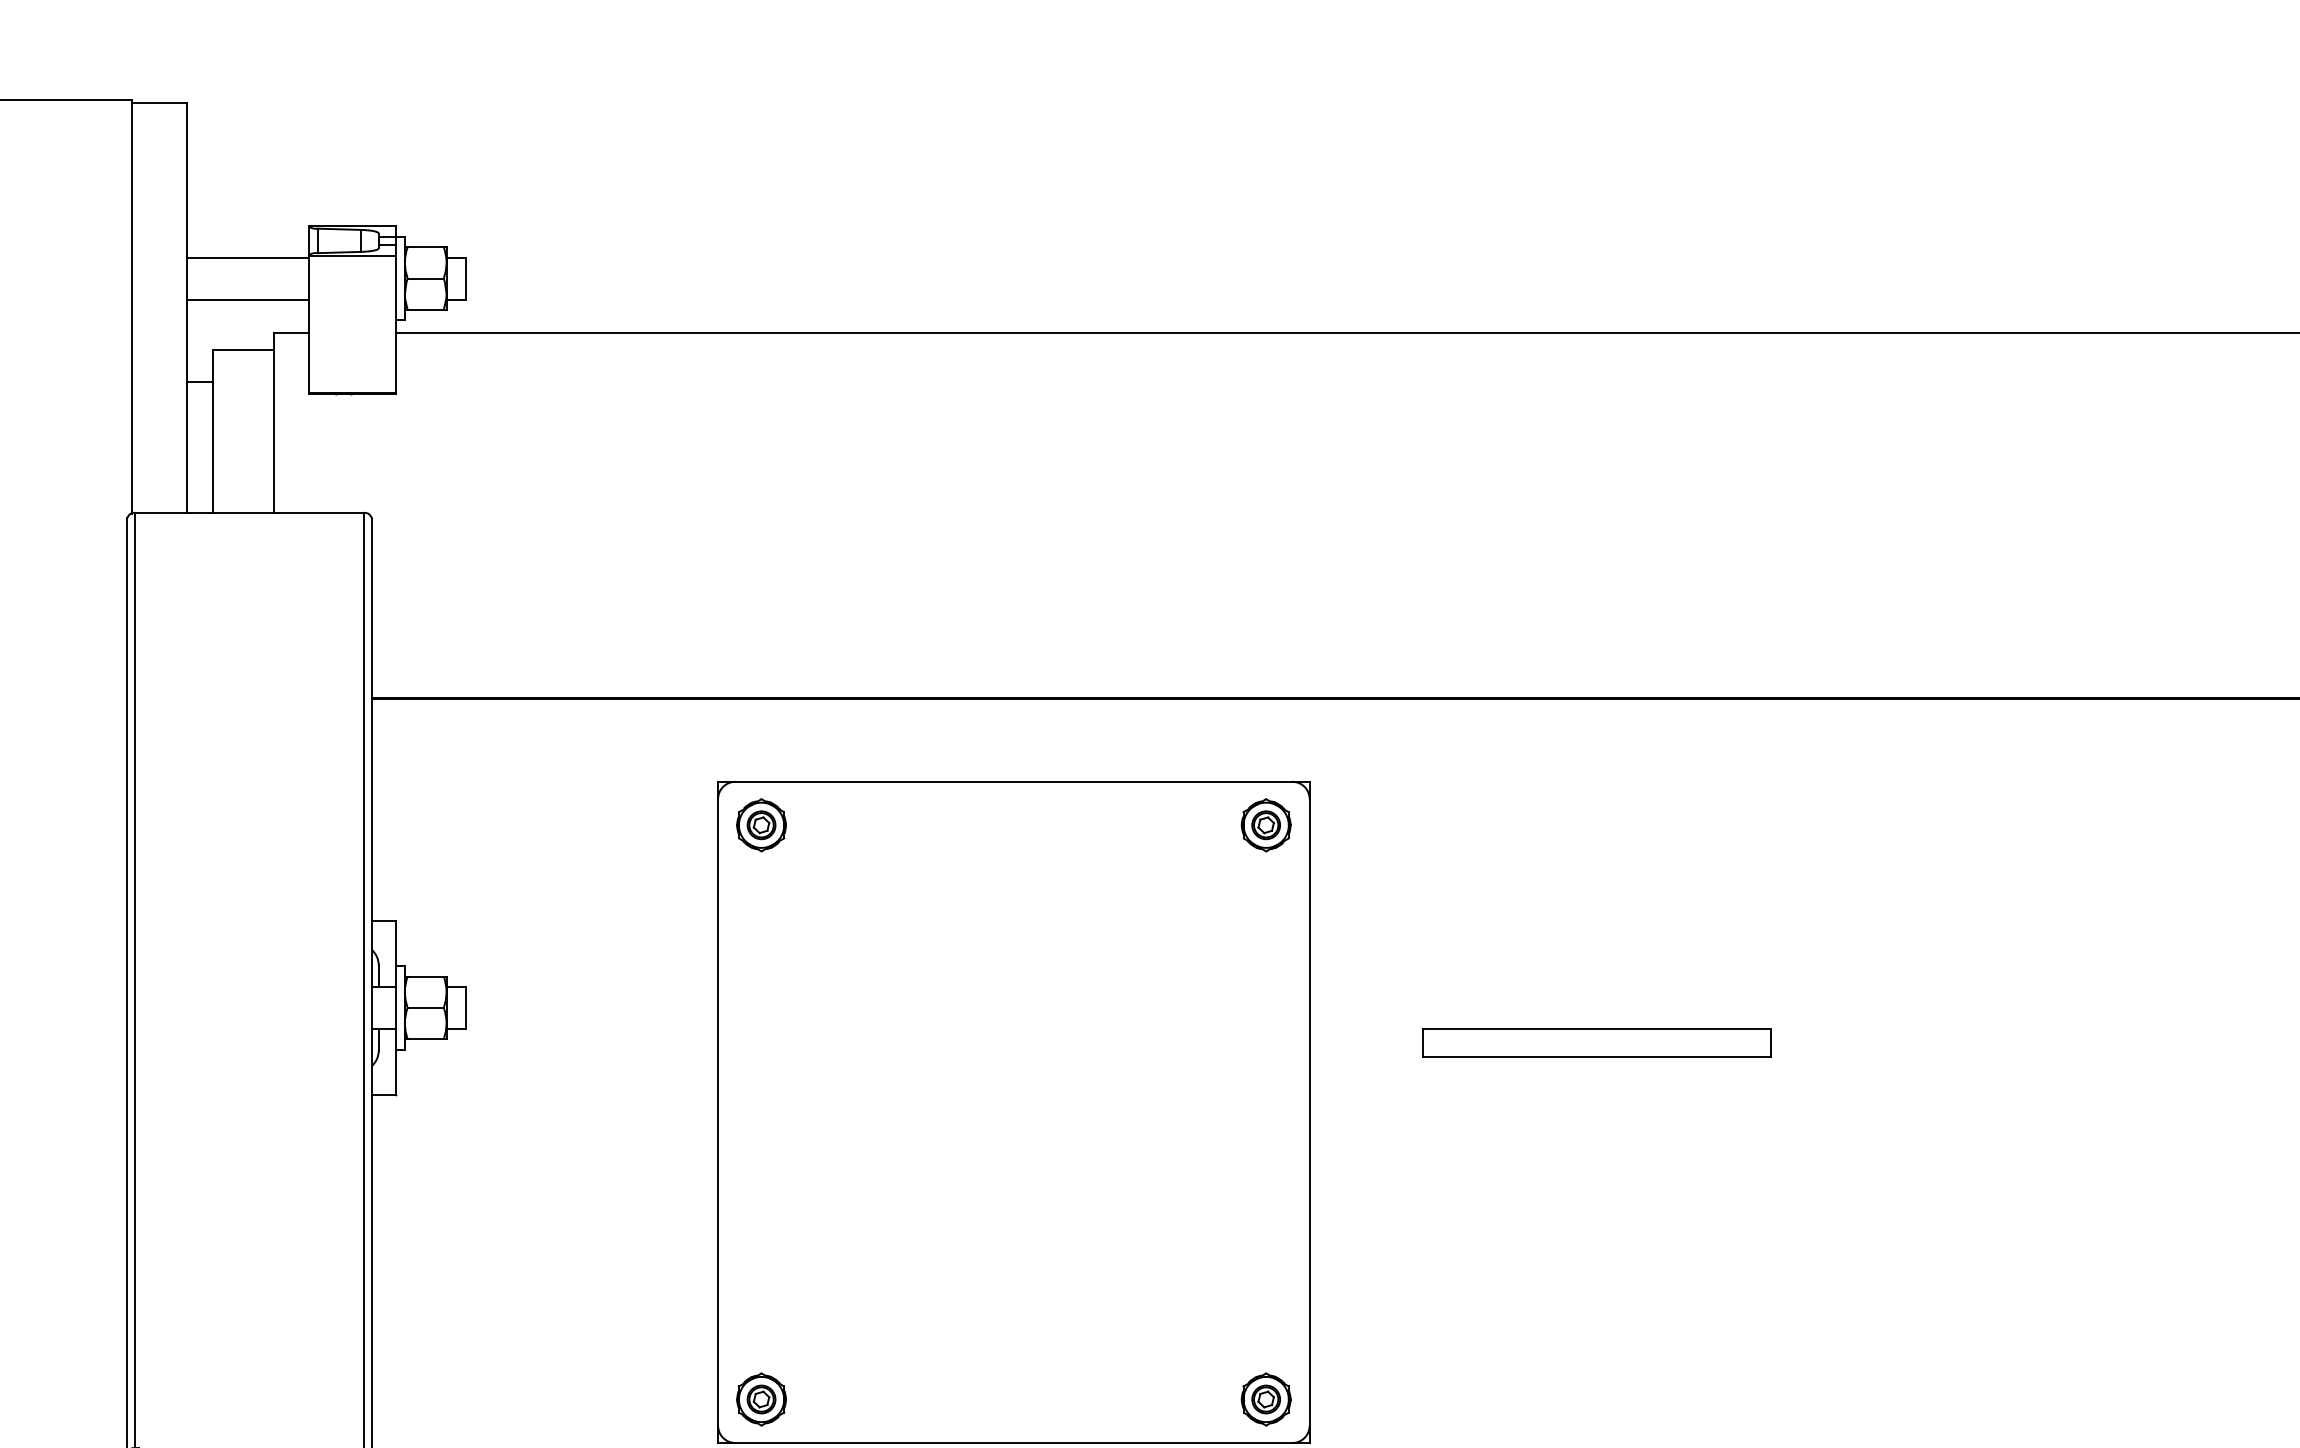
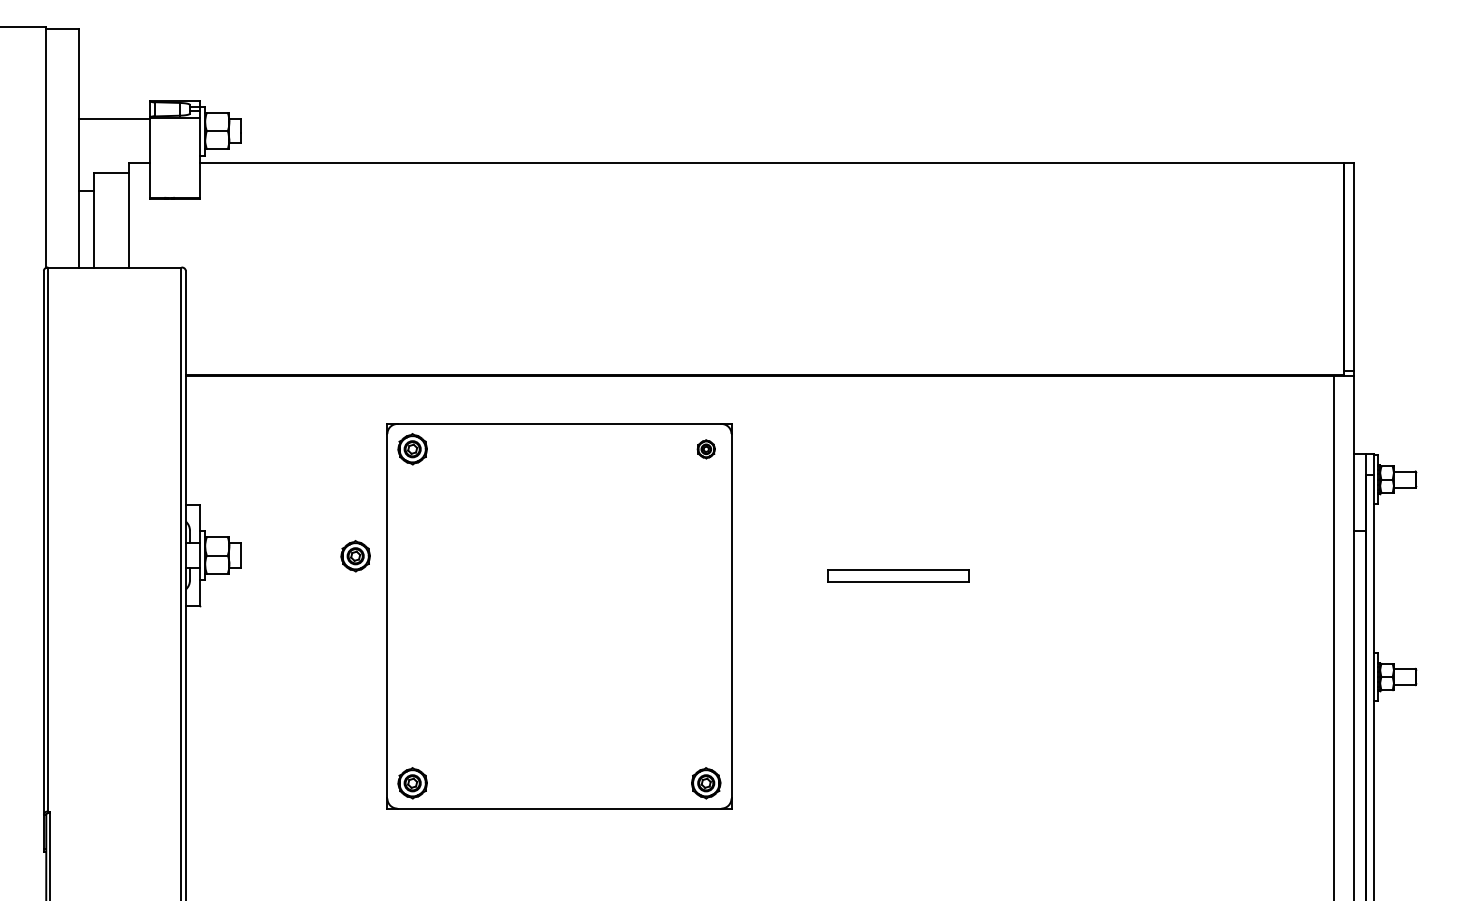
line: (247, 299) -> (113, 143), removed
part: (1266, 825) -> (706, 449), size x0.6
part: (663, 1009) -> (355, 556), added
part: (1596, 1042) -> (898, 575), size x0.7

